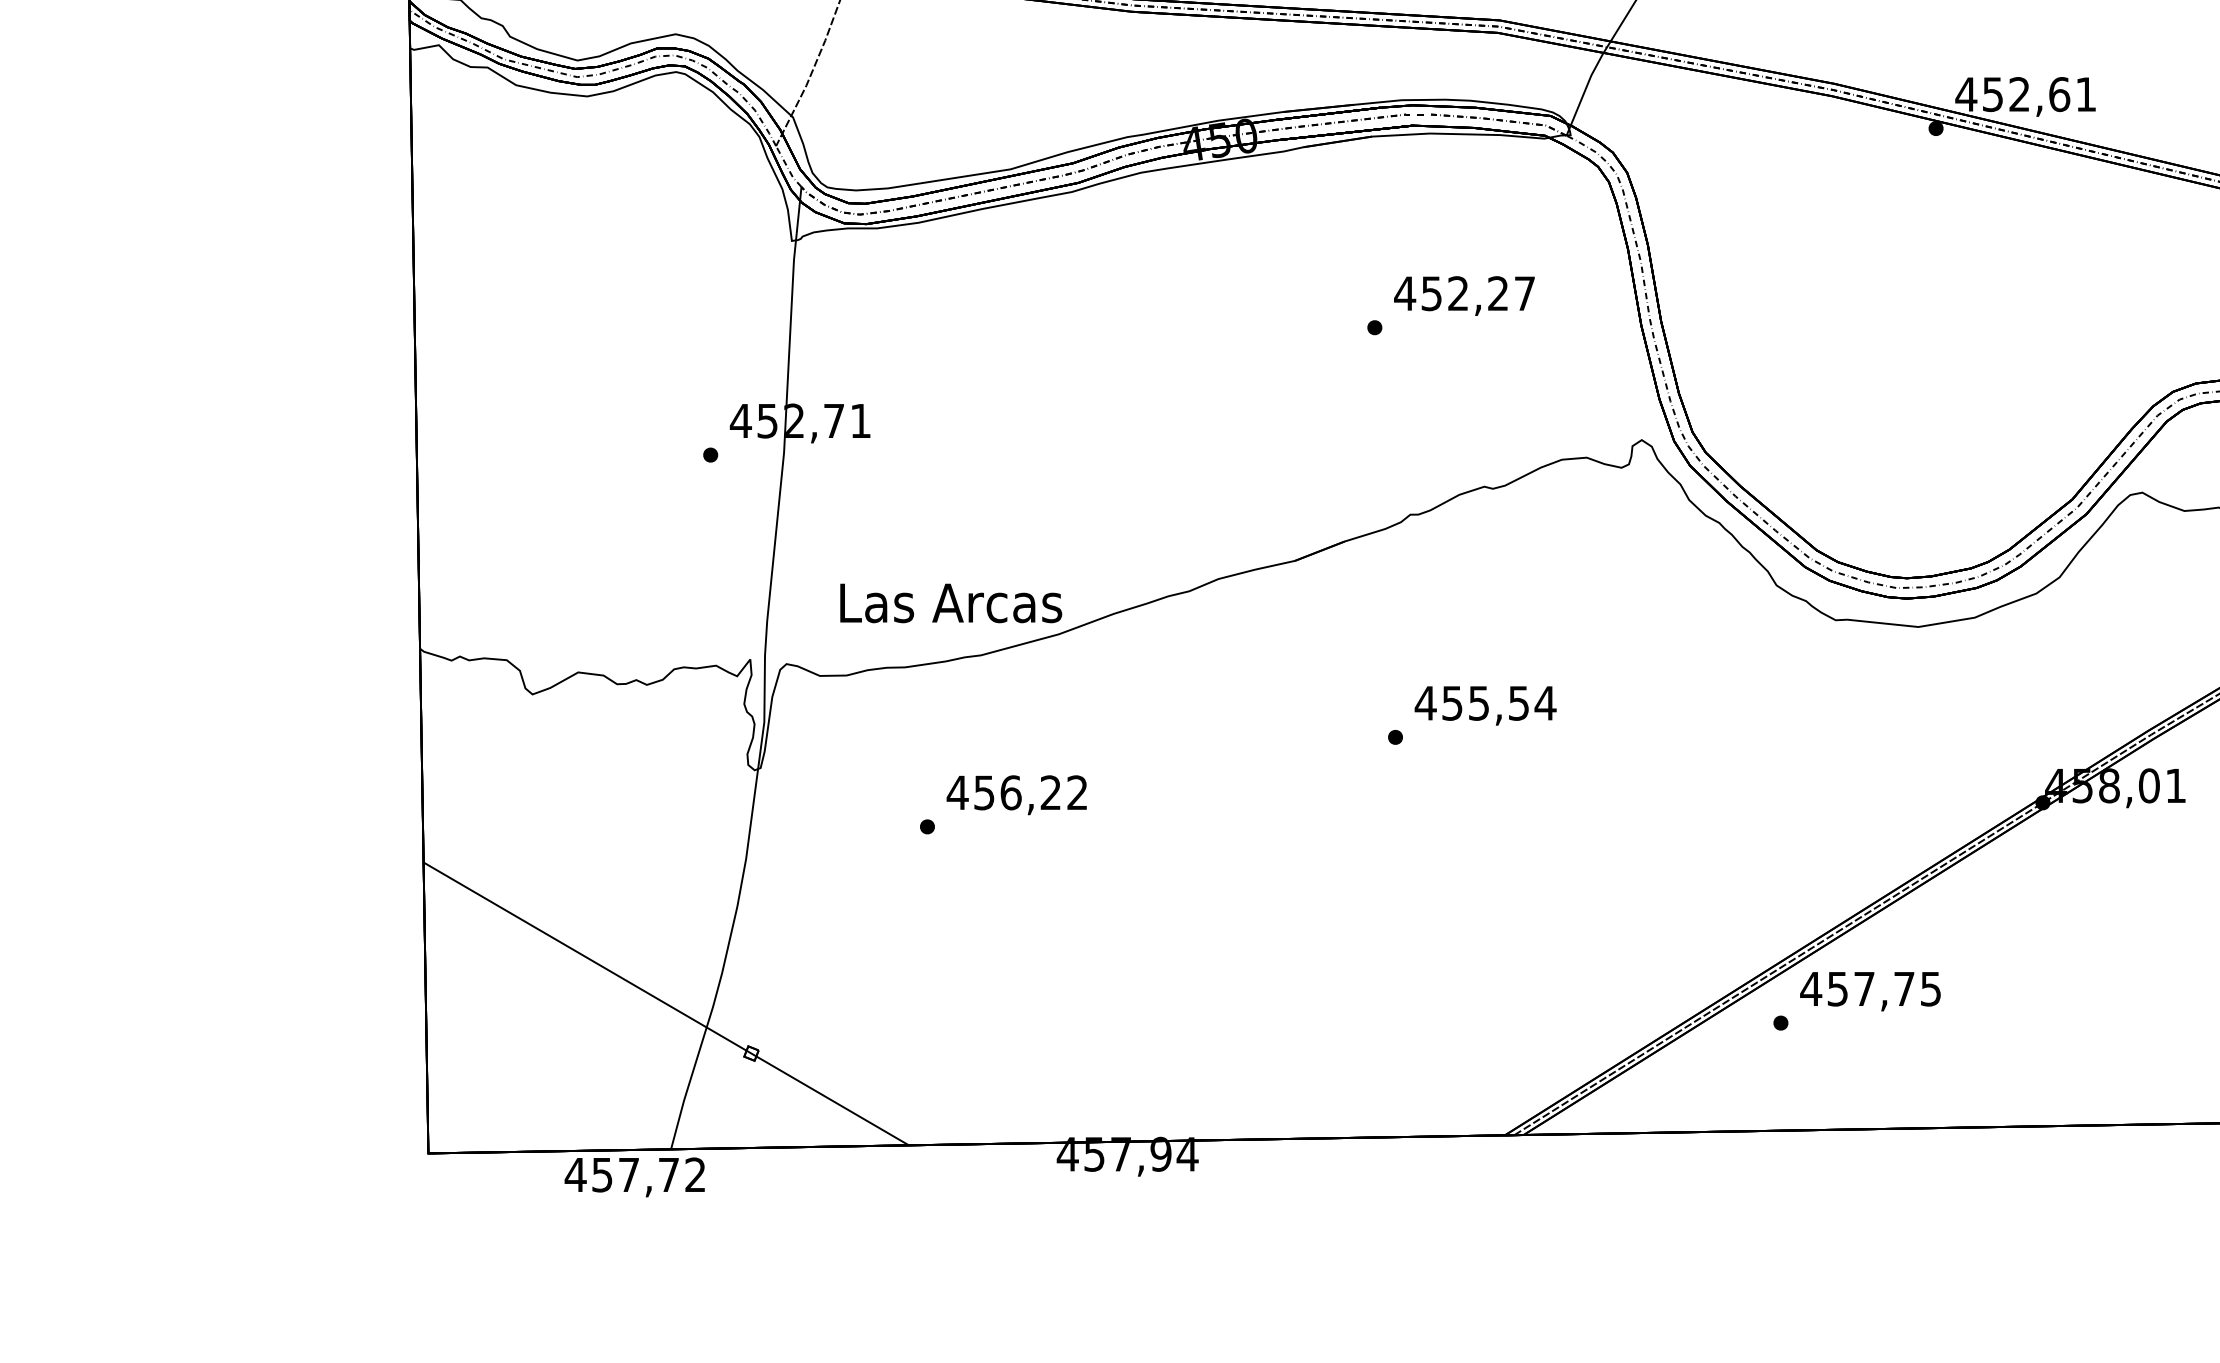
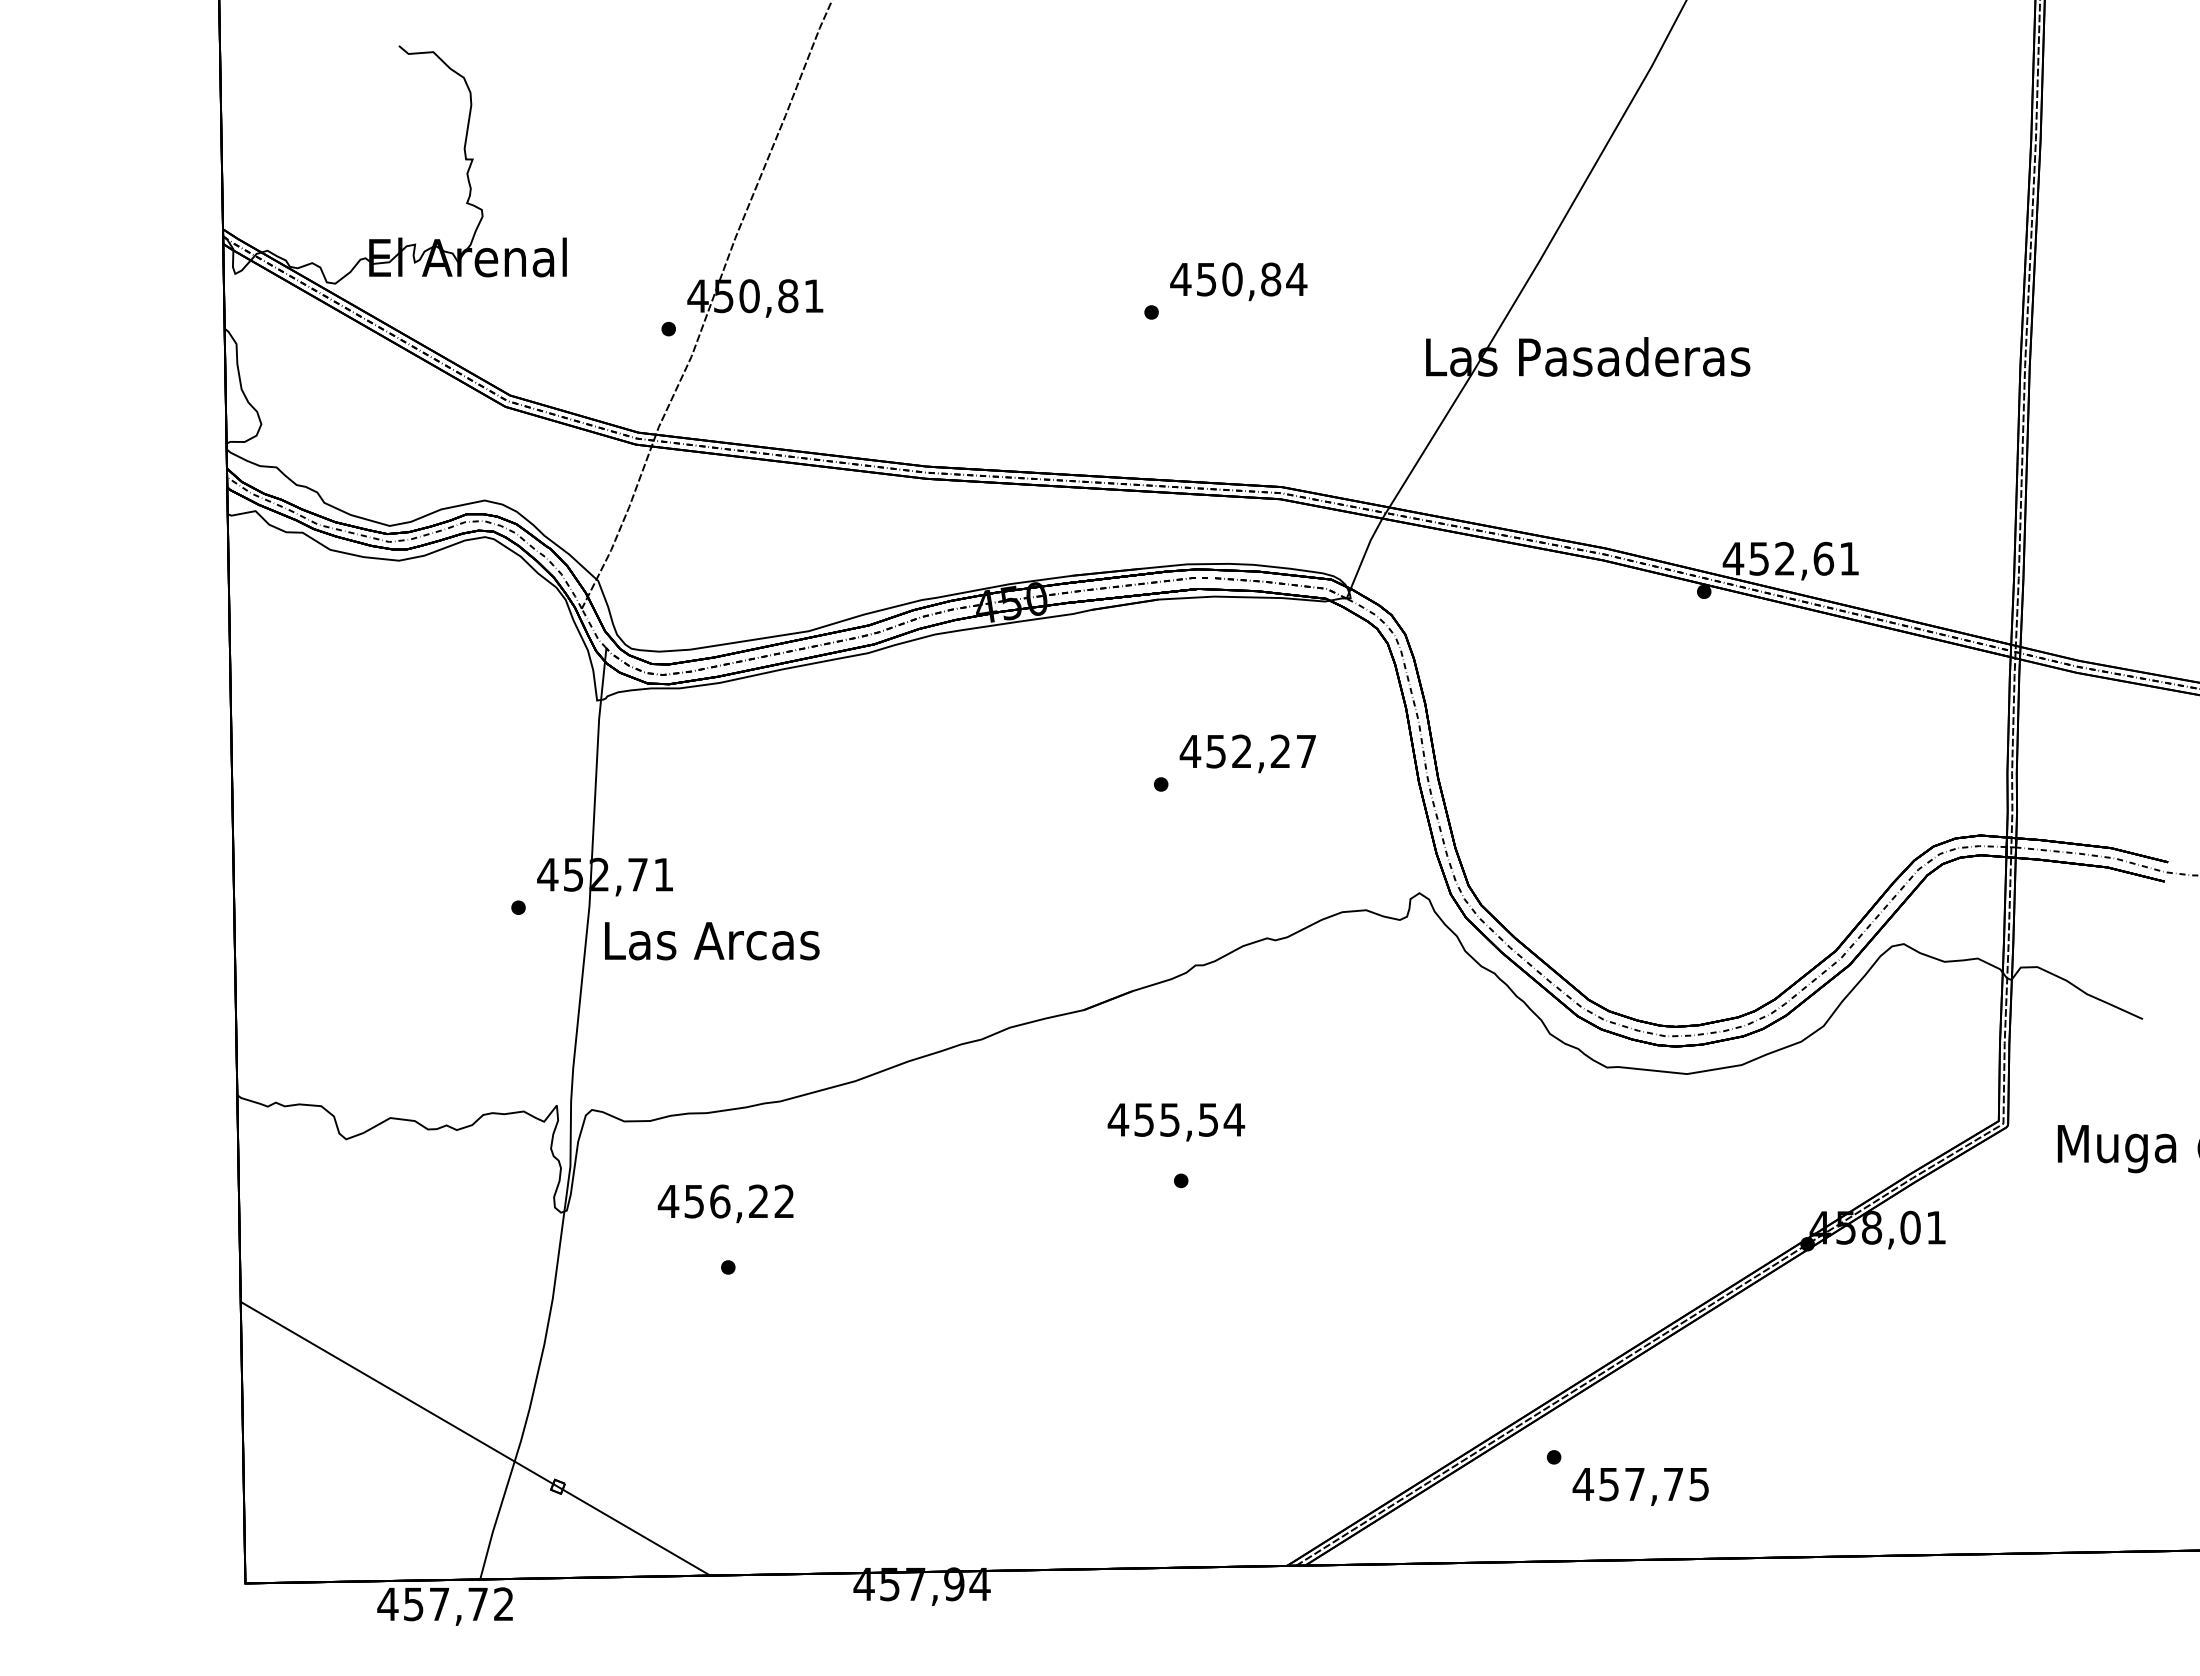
text: (951, 603) -> (712, 941), moved
text: (1485, 705) -> (1176, 1122), moved
text: (1016, 794) -> (725, 1203), moved
text: (1870, 991) -> (1640, 1486), moved

